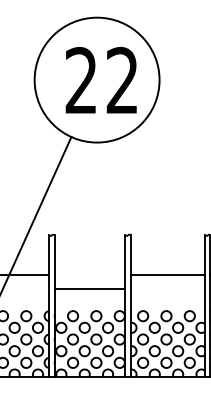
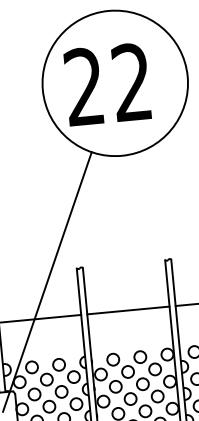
text: (100, 79) -> (106, 83), moved
line: (89, 289) -> (127, 310), moved

